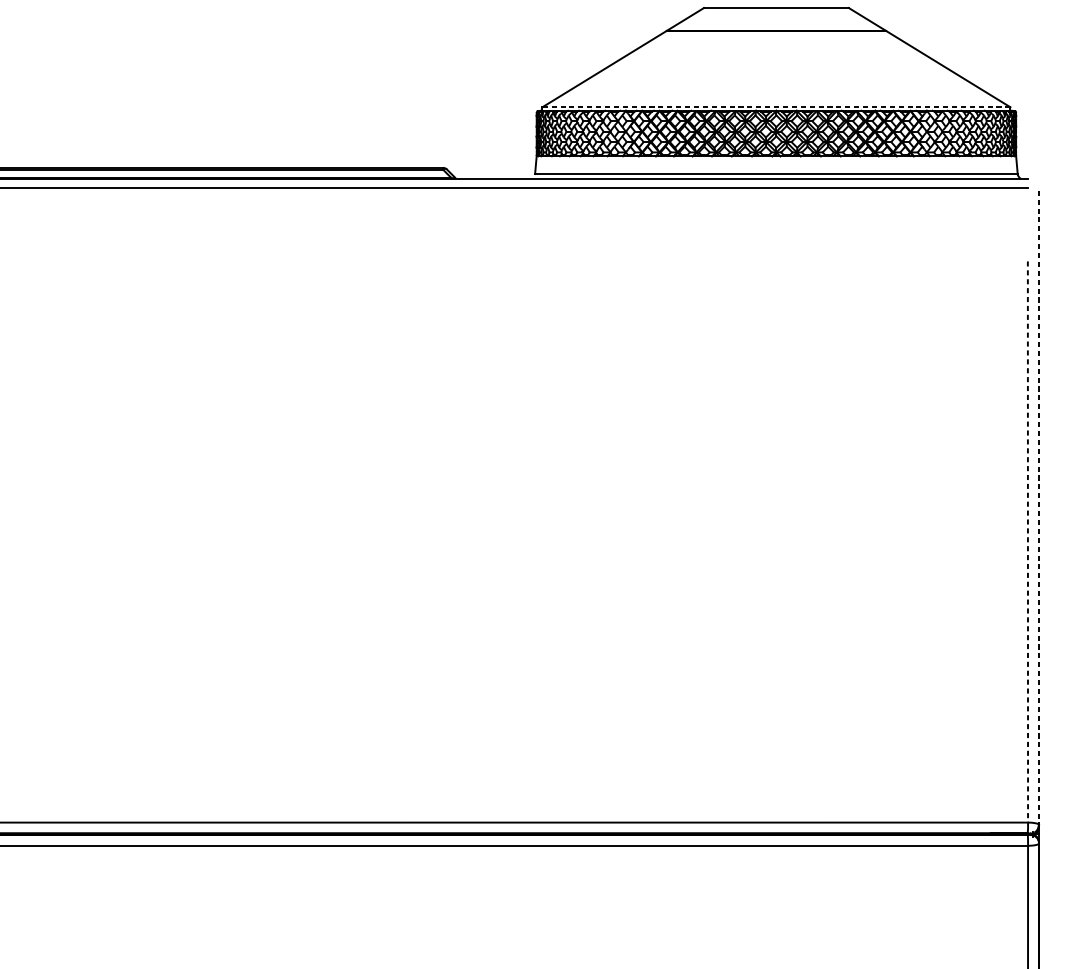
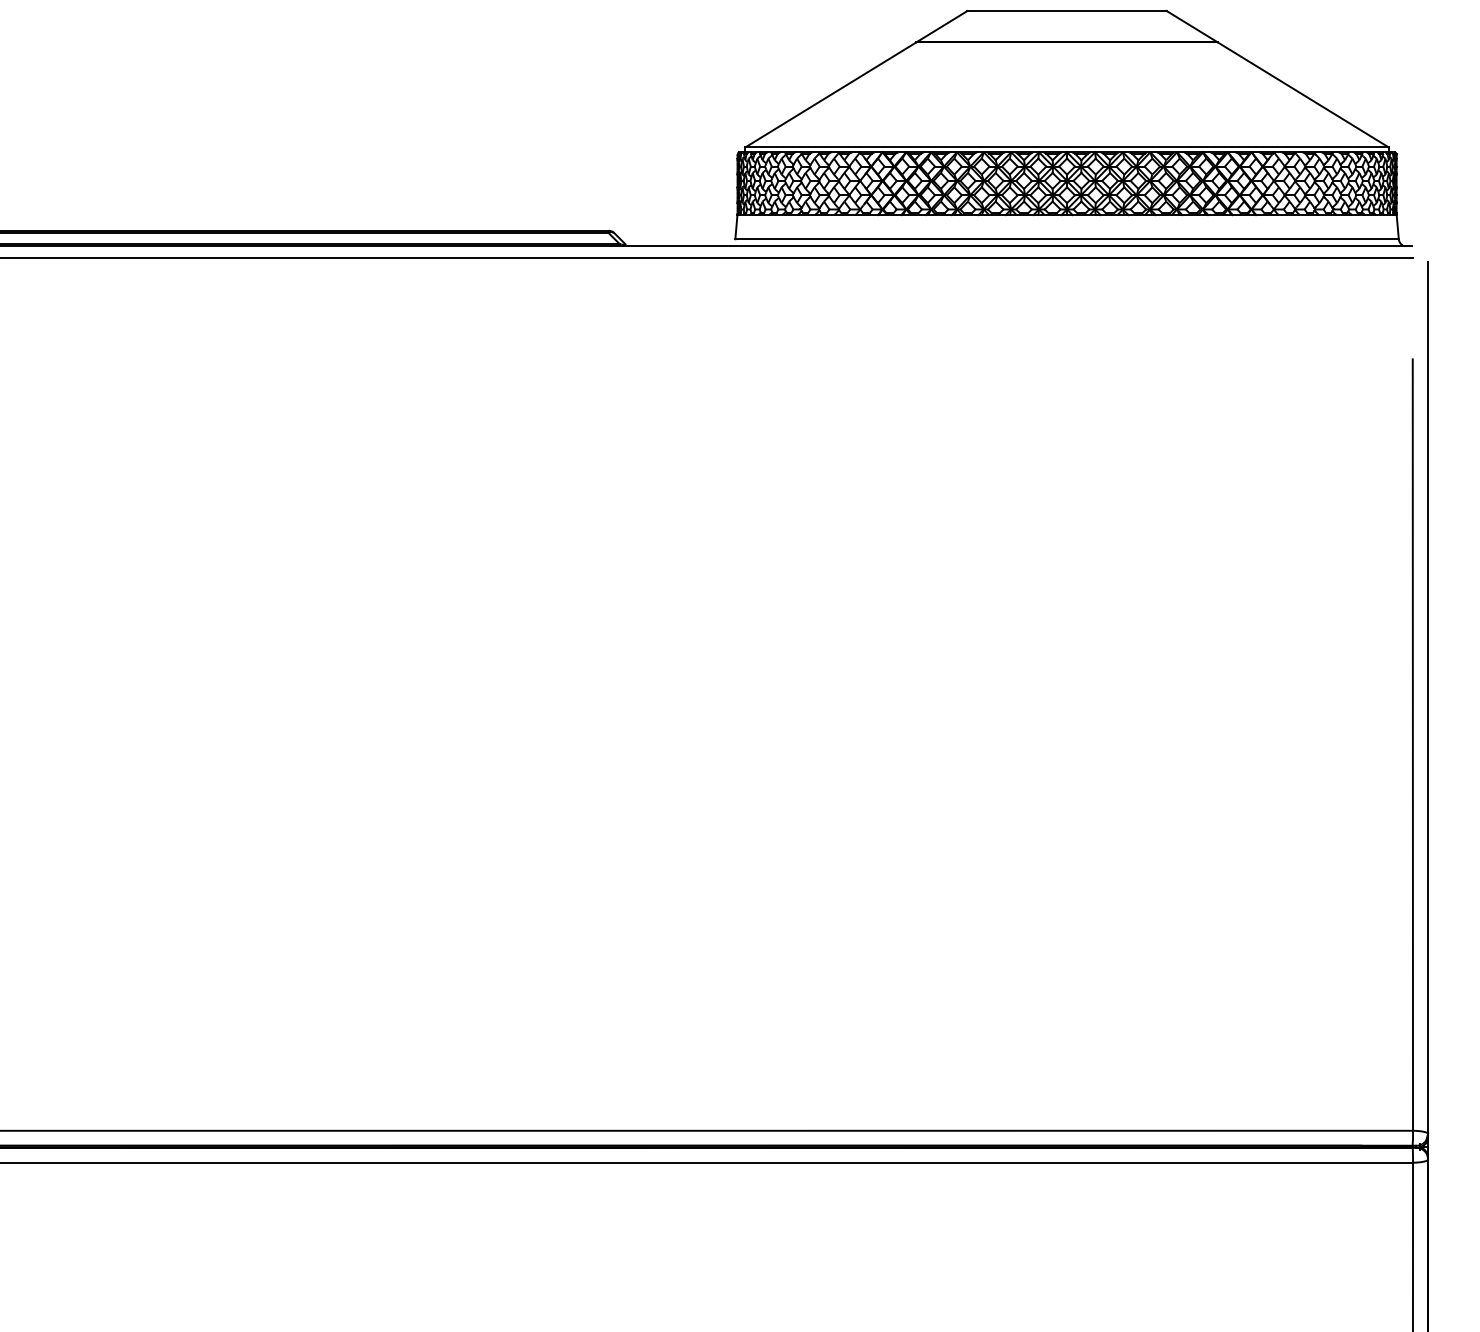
line: (776, 107) -> (1067, 147), dashed -> solid
line: (1039, 508) -> (1428, 699), dashed -> solid
line: (1027, 542) -> (1412, 745), dashed -> solid

